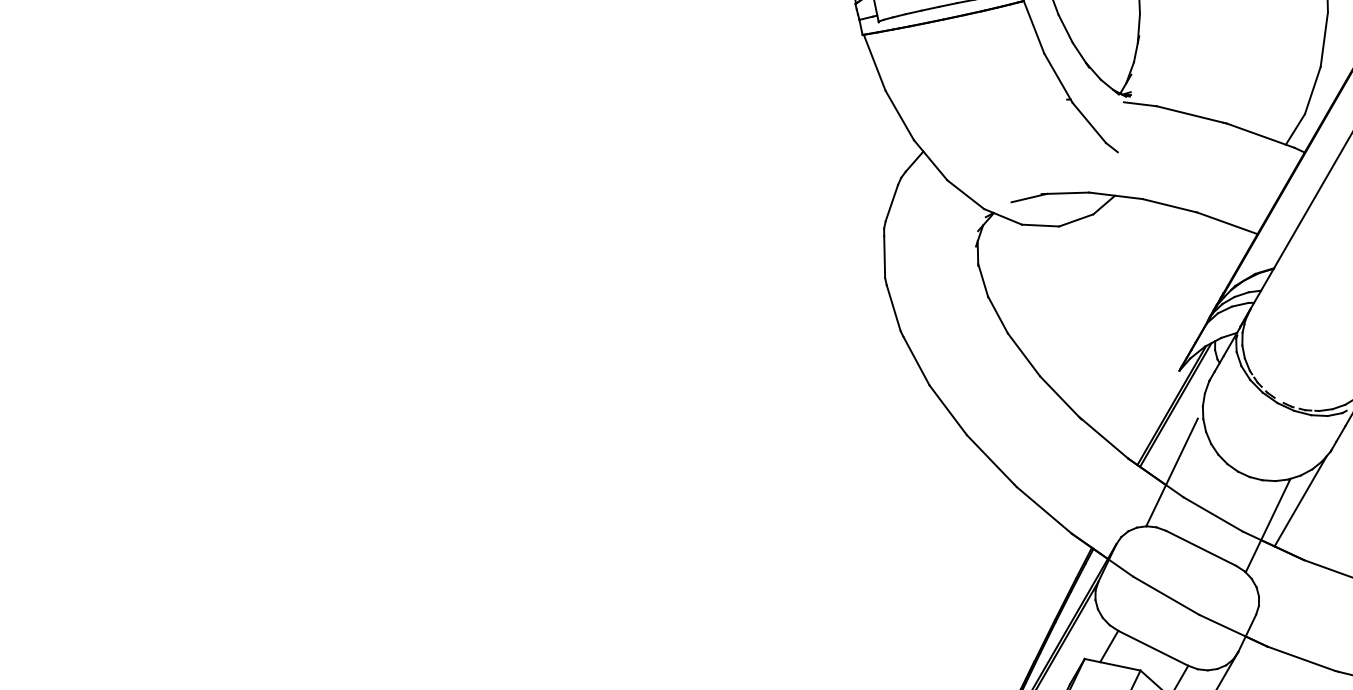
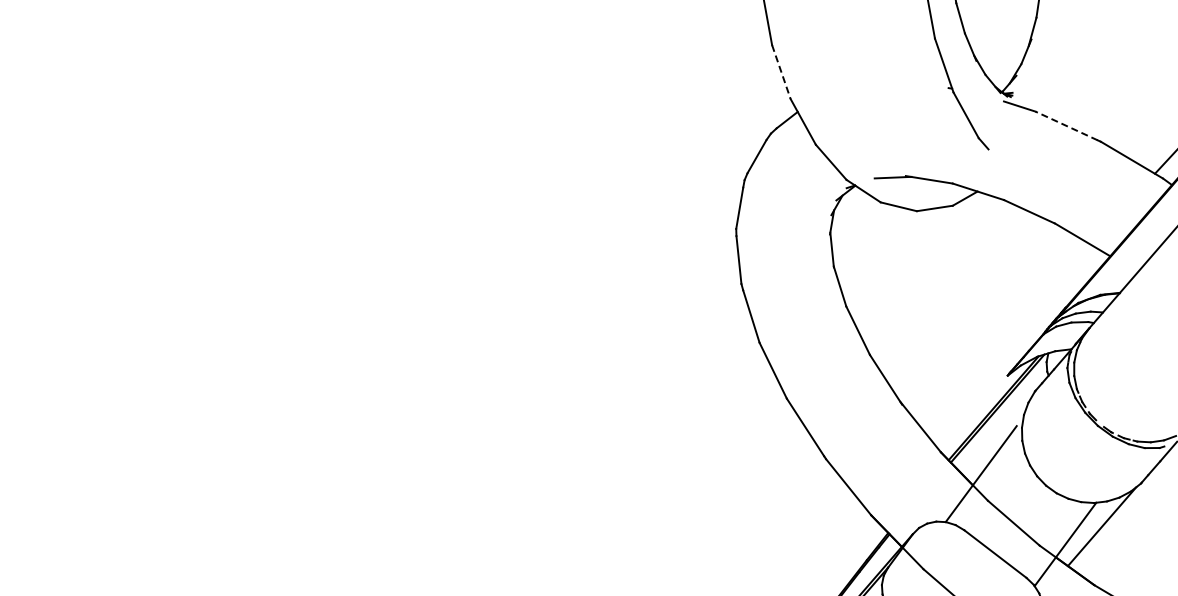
line: (1189, 114) -> (1066, 125), solid -> dashed
line: (900, 115) -> (782, 72), solid -> dashed

